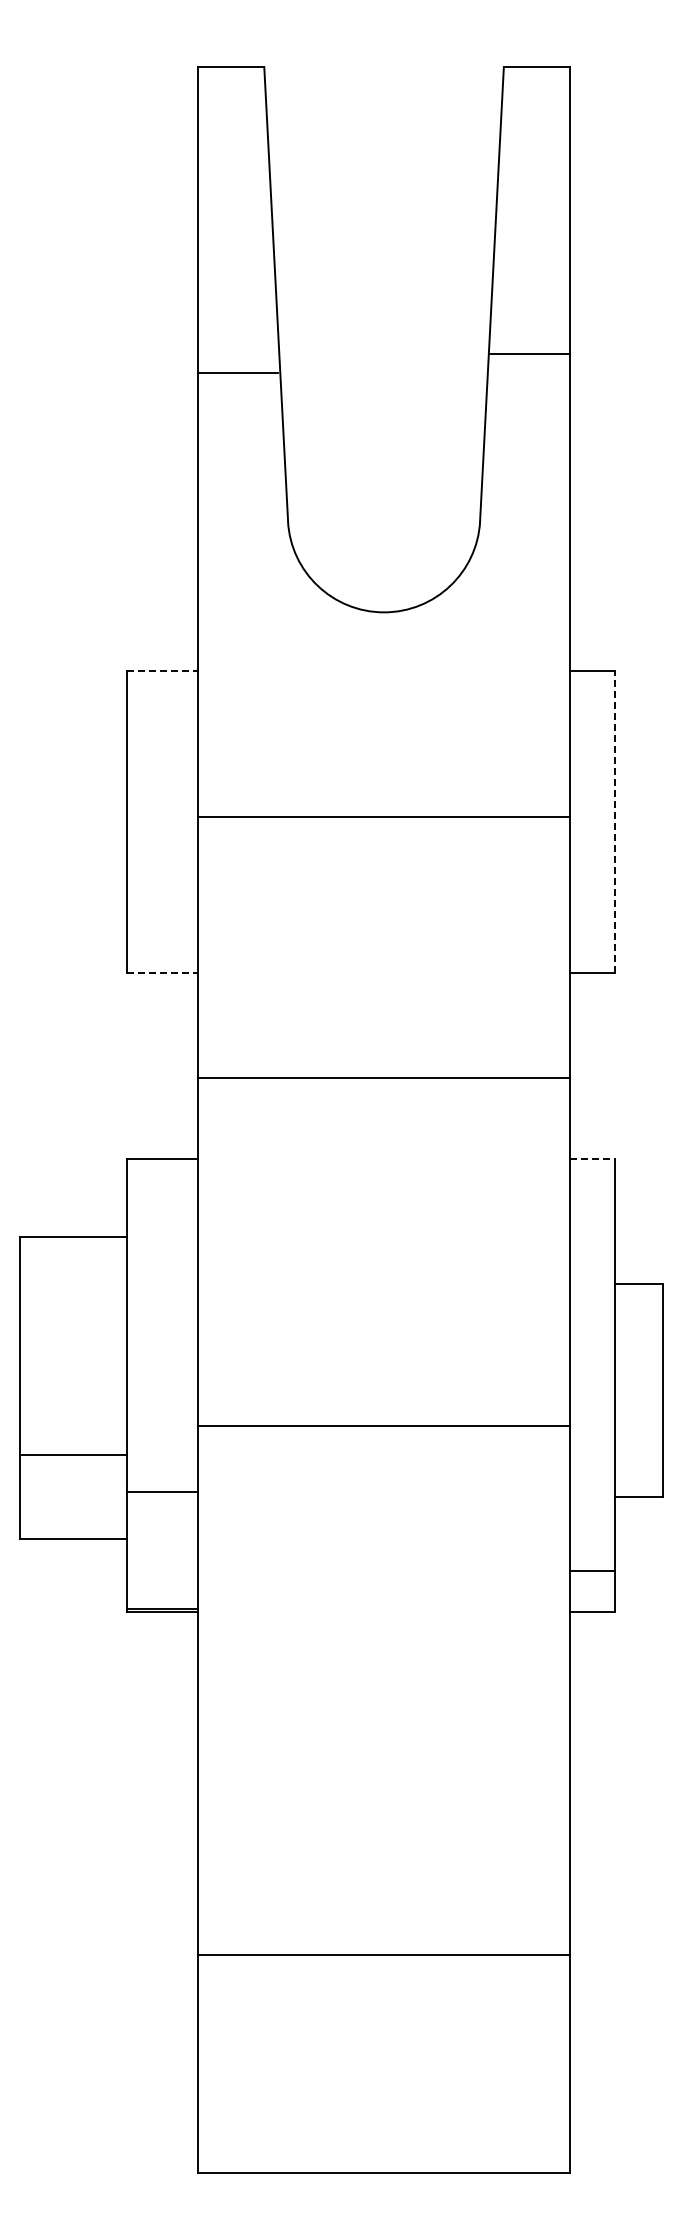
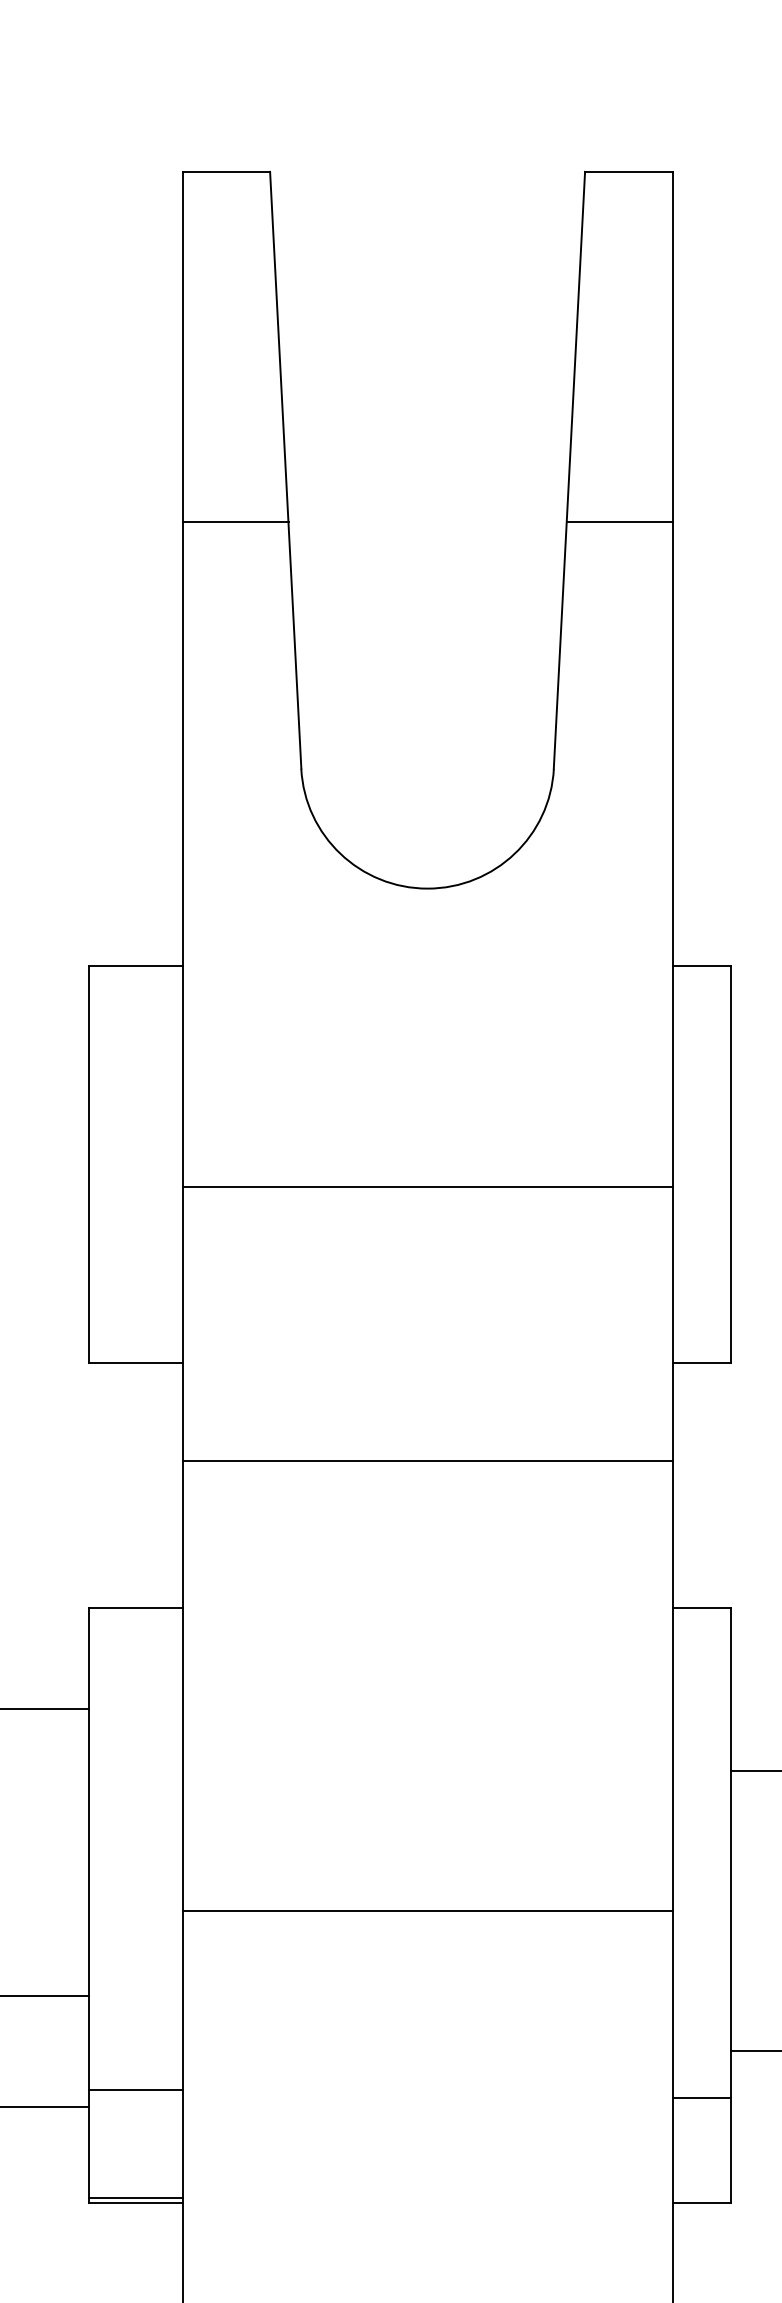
line: (529, 354) -> (618, 521), moved
line: (237, 373) -> (234, 521), moved
line: (162, 671) -> (136, 966), dashed -> solid
line: (383, 817) -> (426, 1187), moved
line: (614, 822) -> (730, 1164), dashed -> solid
line: (162, 973) -> (136, 1363), dashed -> solid
line: (383, 1077) -> (426, 1460), moved
line: (593, 1159) -> (702, 1607), dashed -> solid
line: (383, 1426) -> (426, 1911), moved
line: (161, 1492) -> (134, 2090), moved
line: (592, 1571) -> (701, 2098), moved

